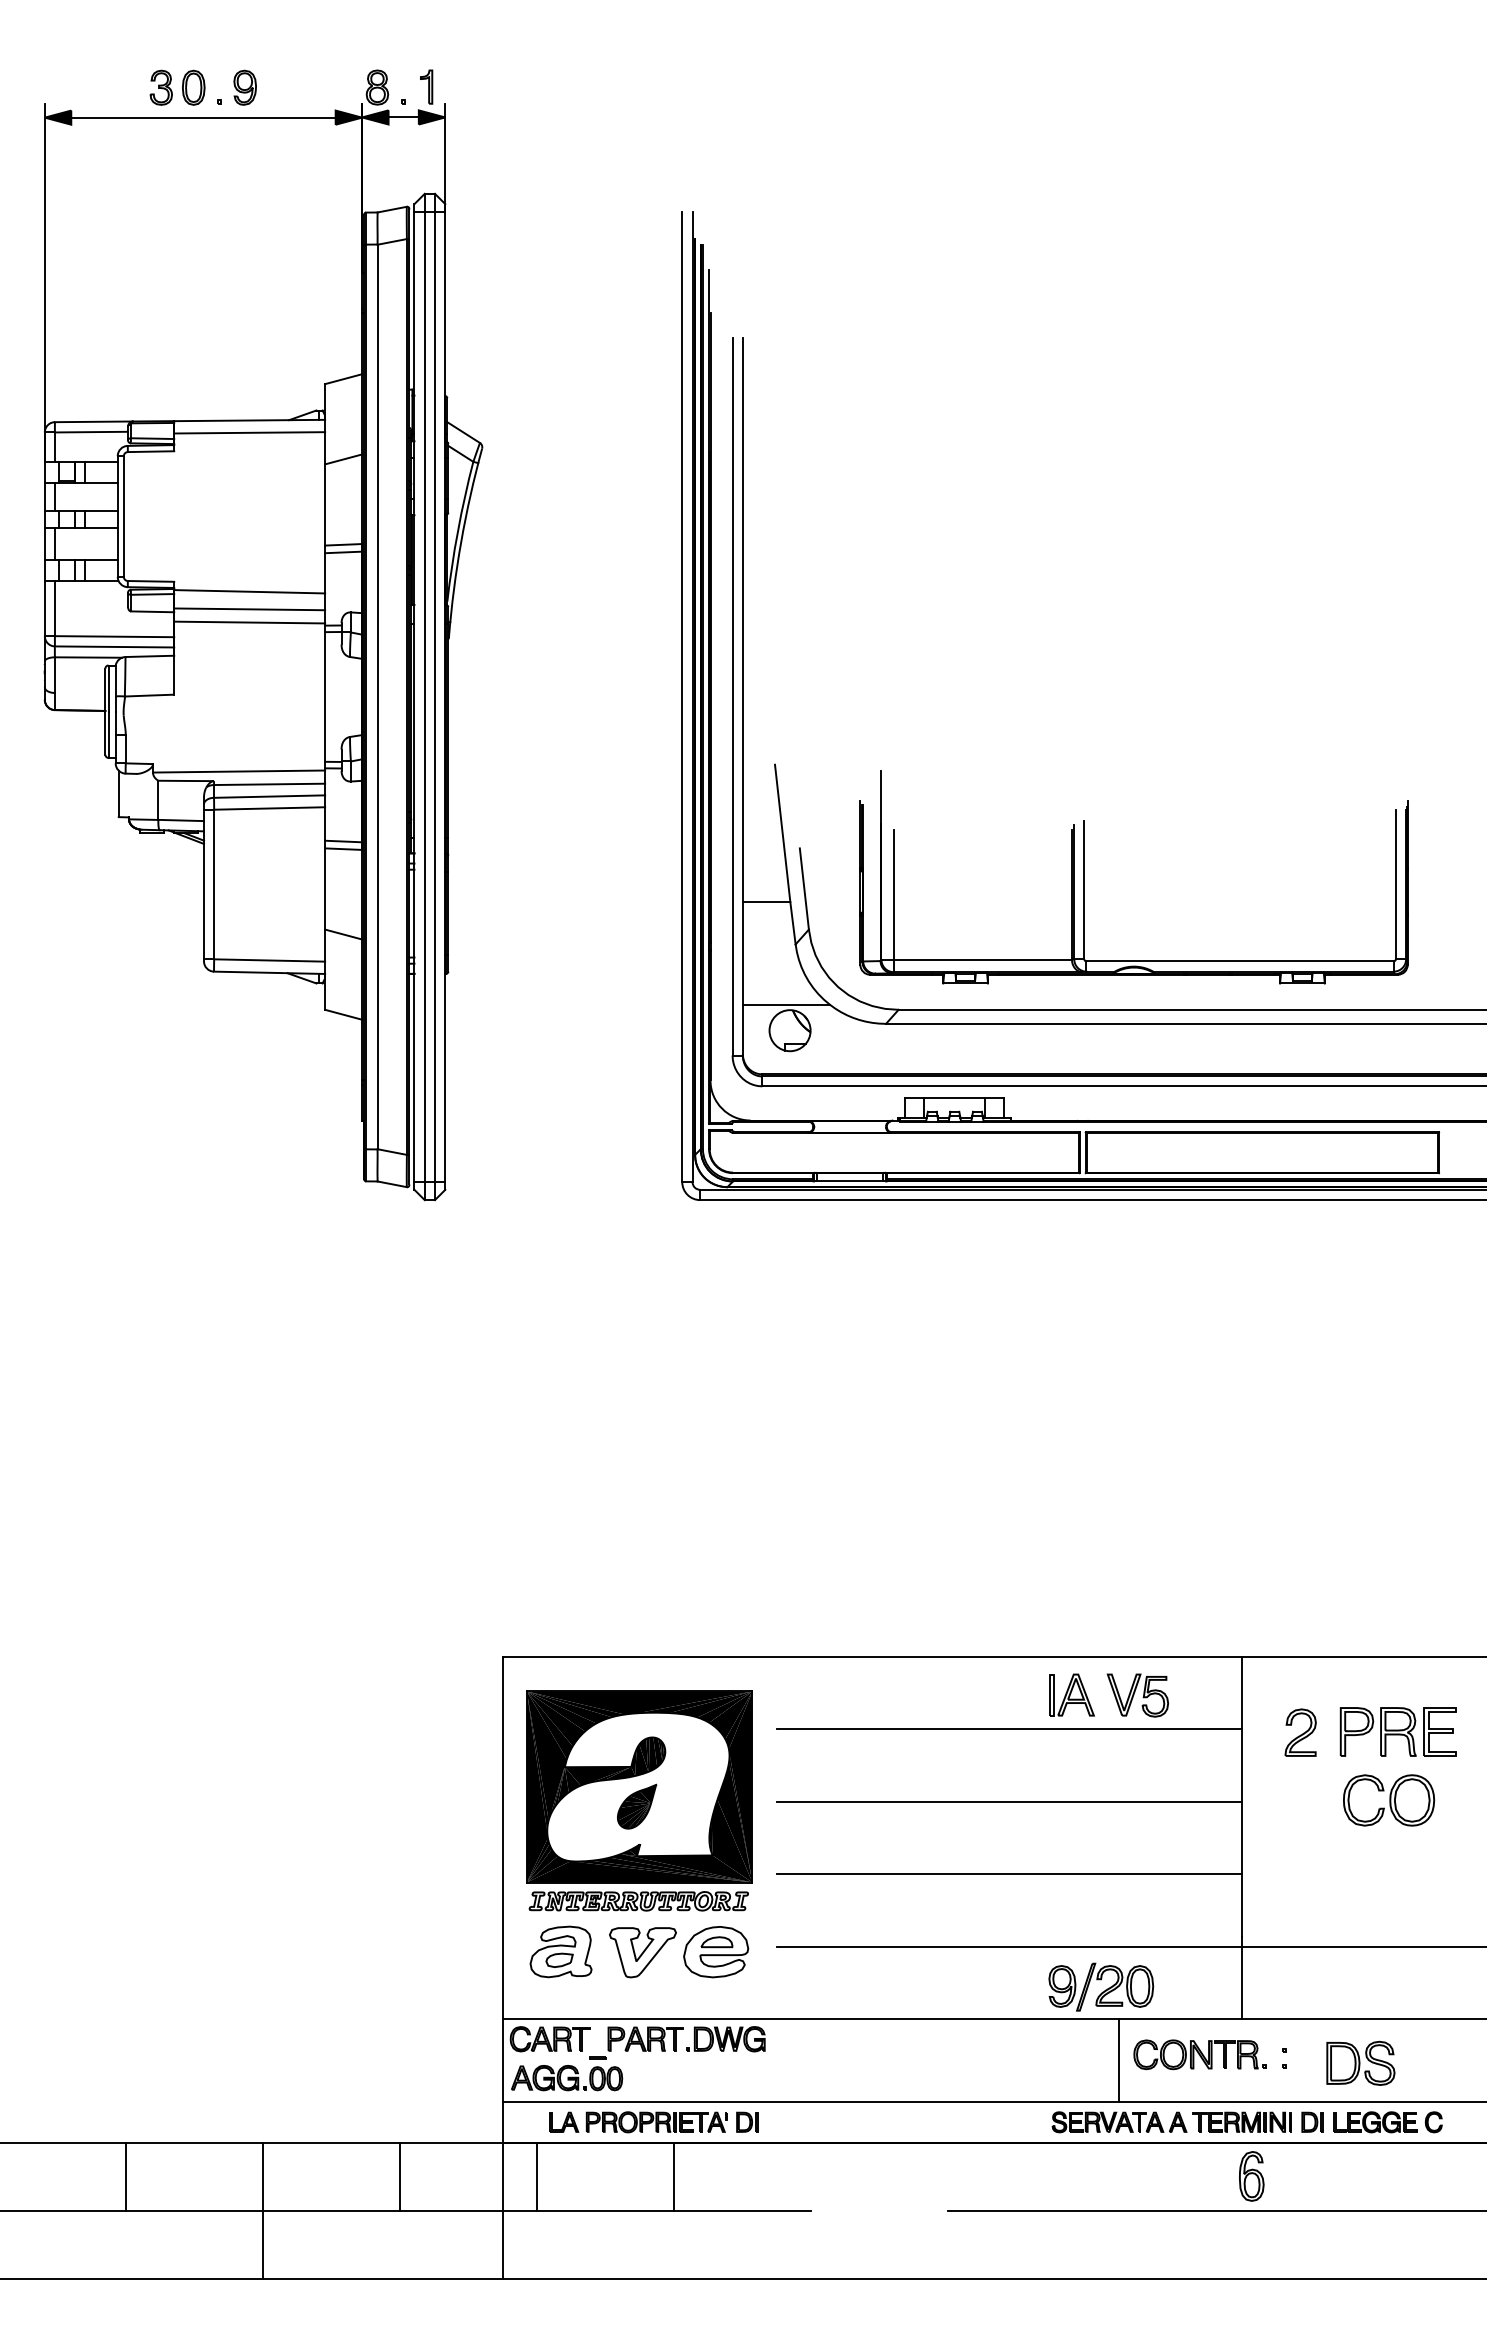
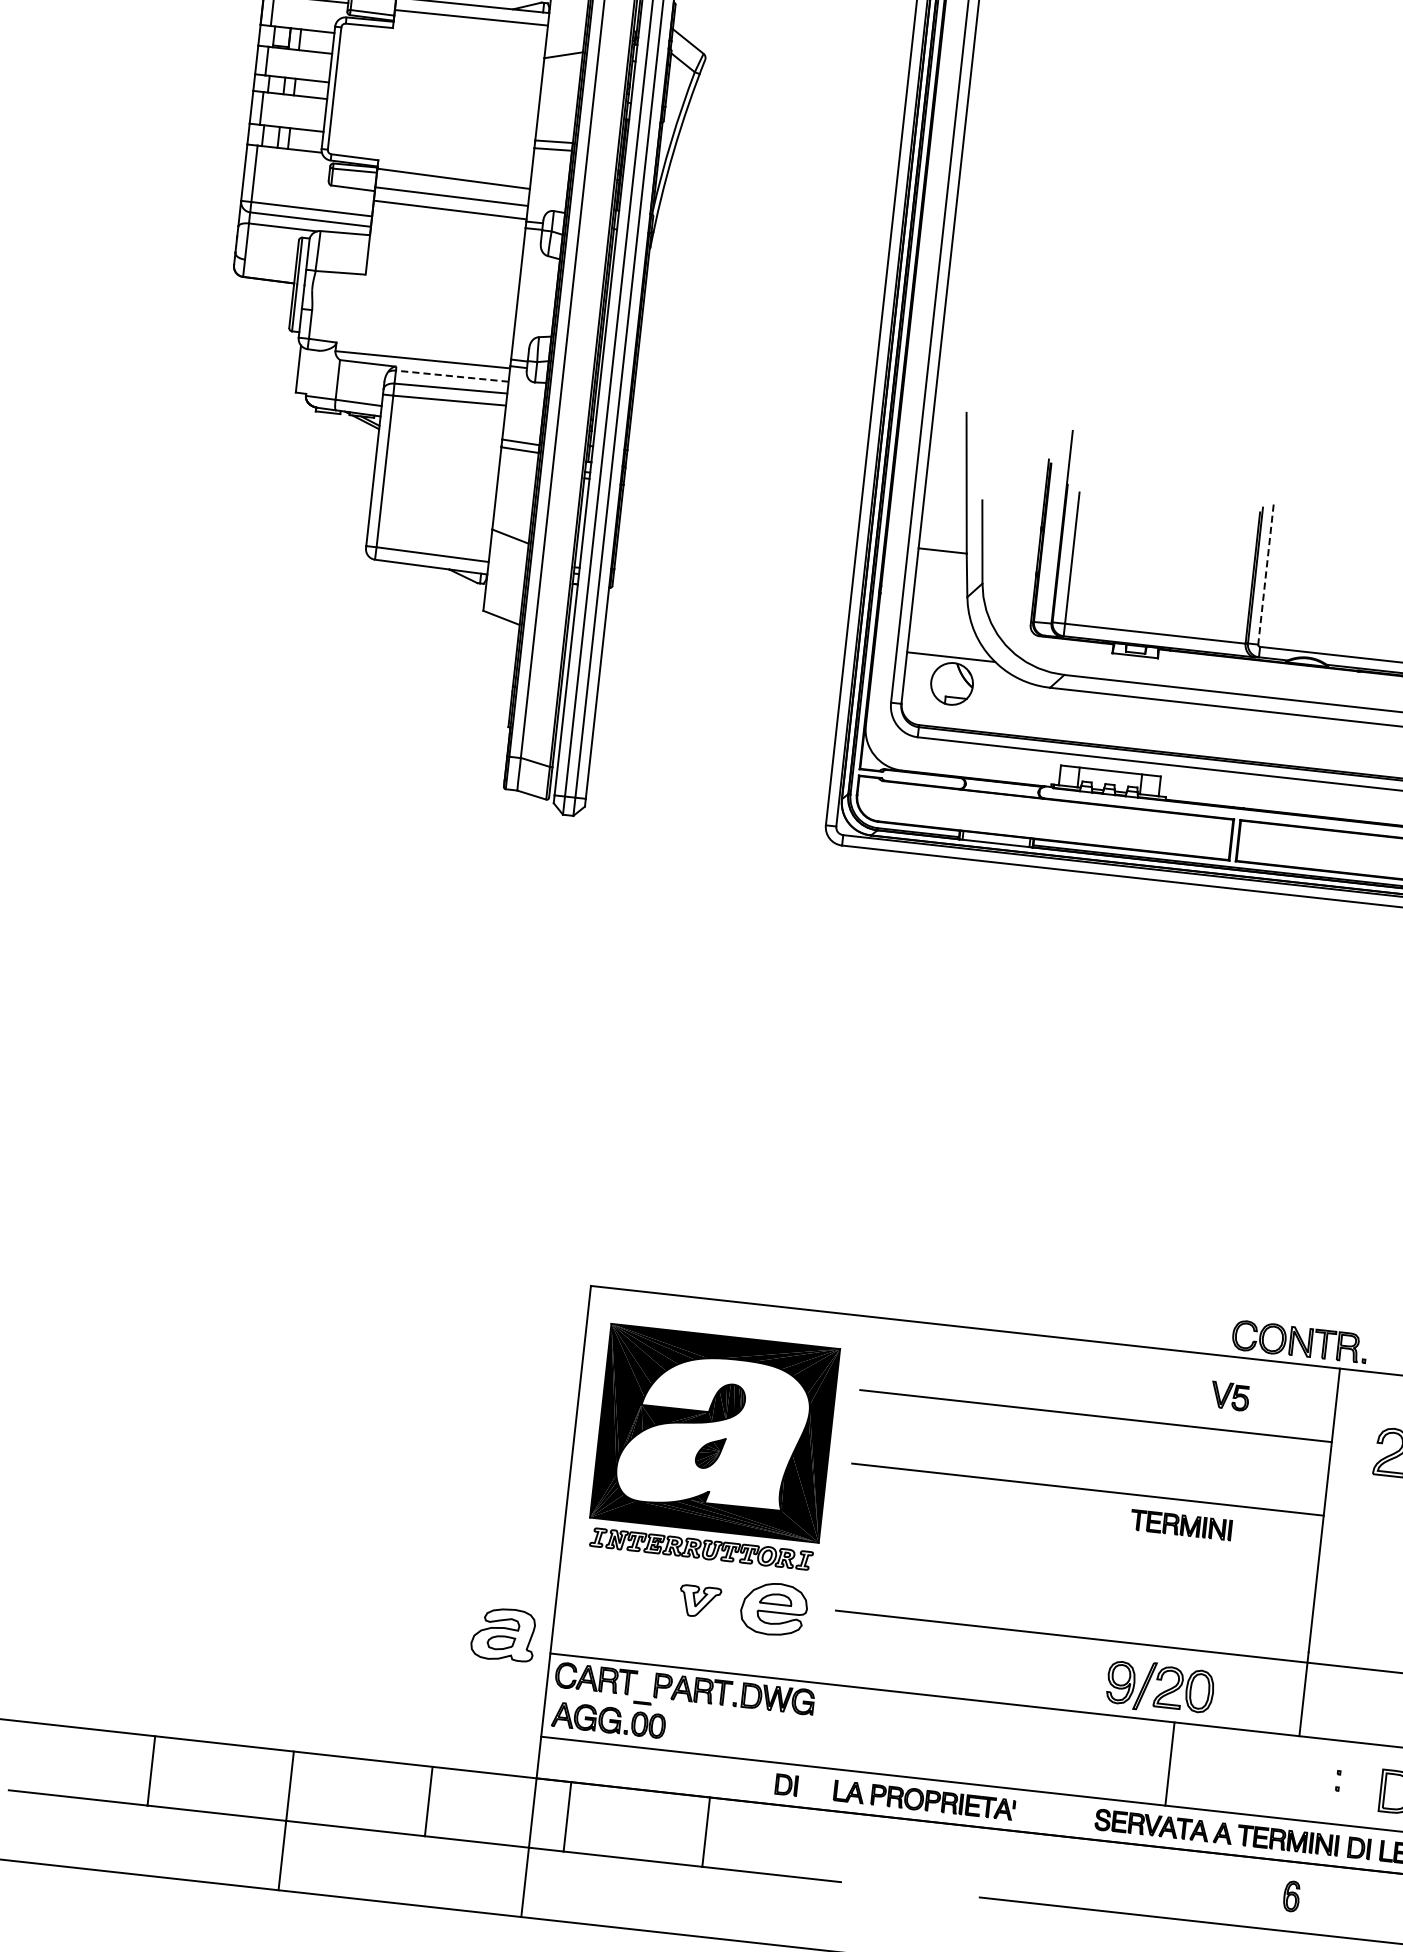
line: (269, 784) -> (452, 376), solid -> dashed
line: (1084, 890) -> (1266, 574), solid -> dashed
part: (1071, 1694) -> (1162, 1387), removed
part: (1137, 1695) -> (1229, 1396), size x0.6
part: (637, 1806) -> (710, 1452), size x0.7
part: (1103, 1825) -> (1180, 1524), added
line: (1009, 1874) -> (1080, 1563), removed
part: (560, 1951) -> (503, 1634), moved
part: (642, 1952) -> (699, 1601), size x0.6
part: (1199, 2054) -> (1299, 1341), moved
part: (638, 2122) -> (924, 1800), moved
part: (1251, 2176) -> (1291, 1896), size x0.6

